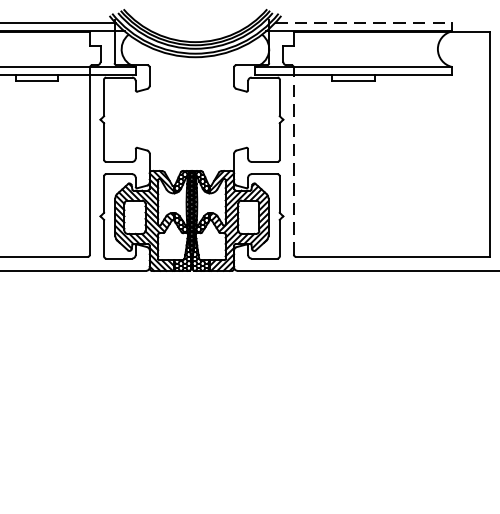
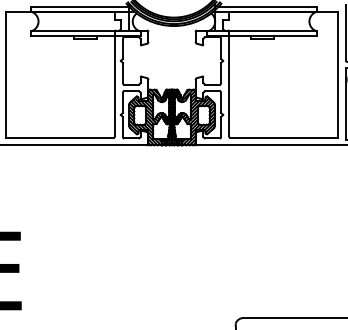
line: (364, 24) -> (268, 7), dashed -> solid
line: (293, 160) -> (228, 83), dashed -> solid

